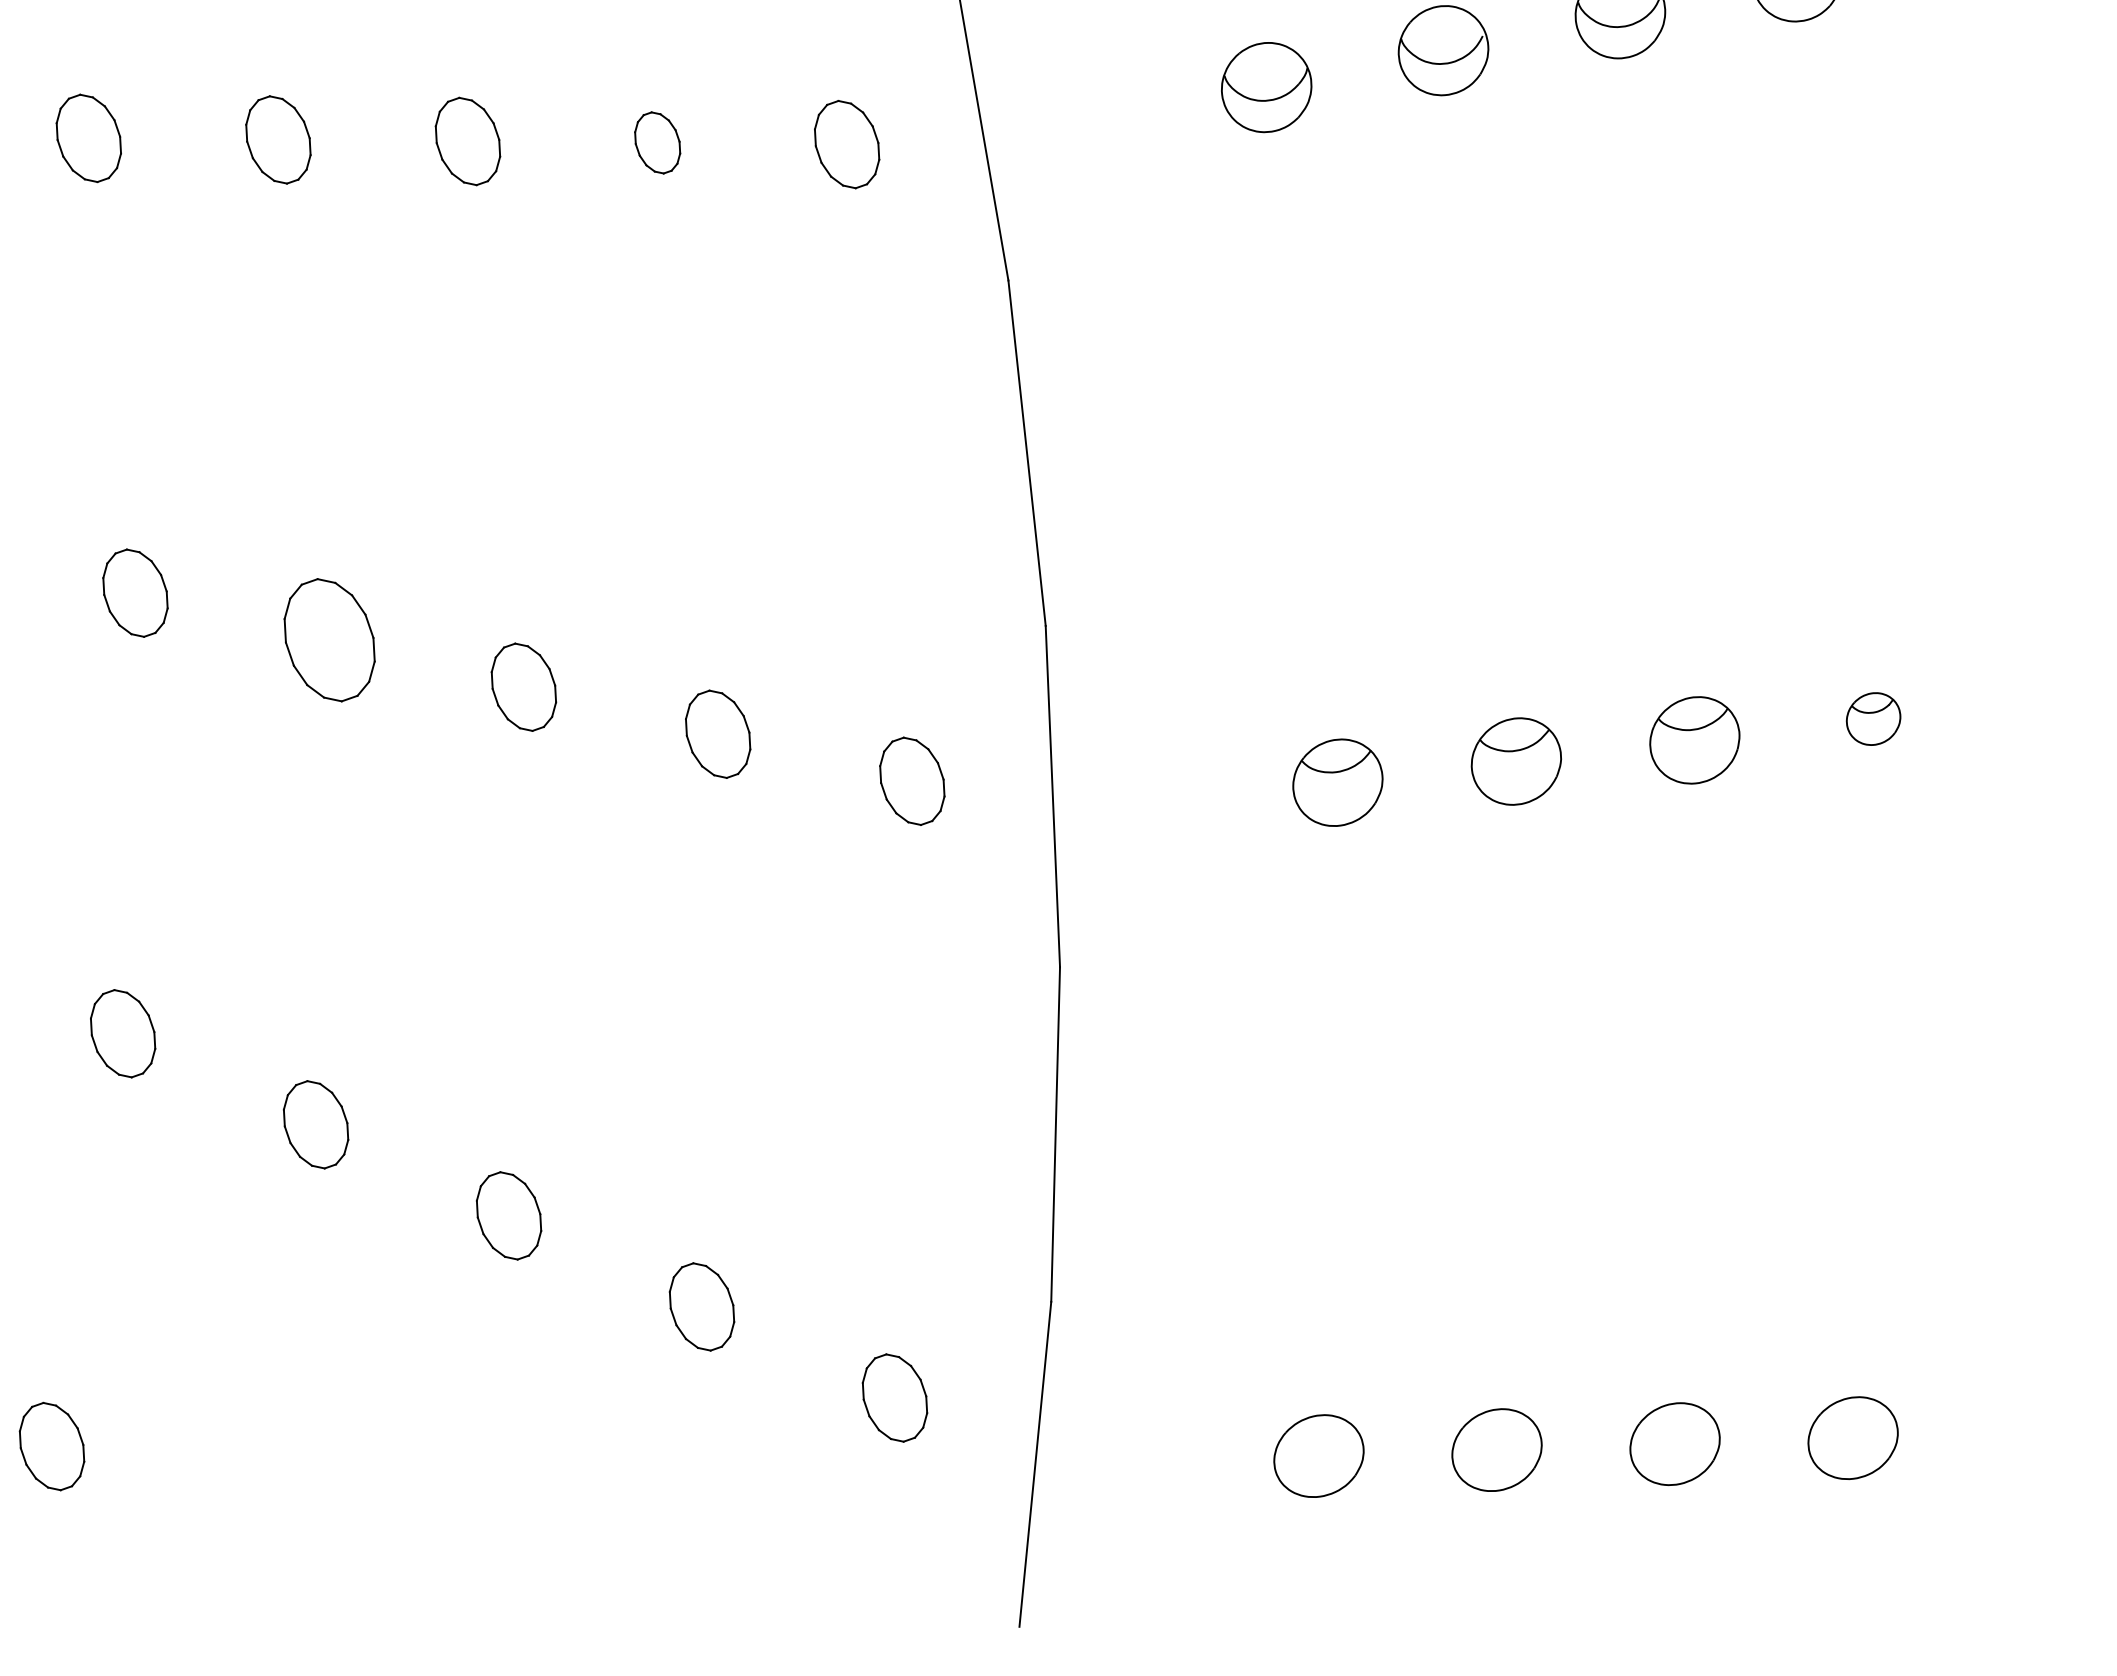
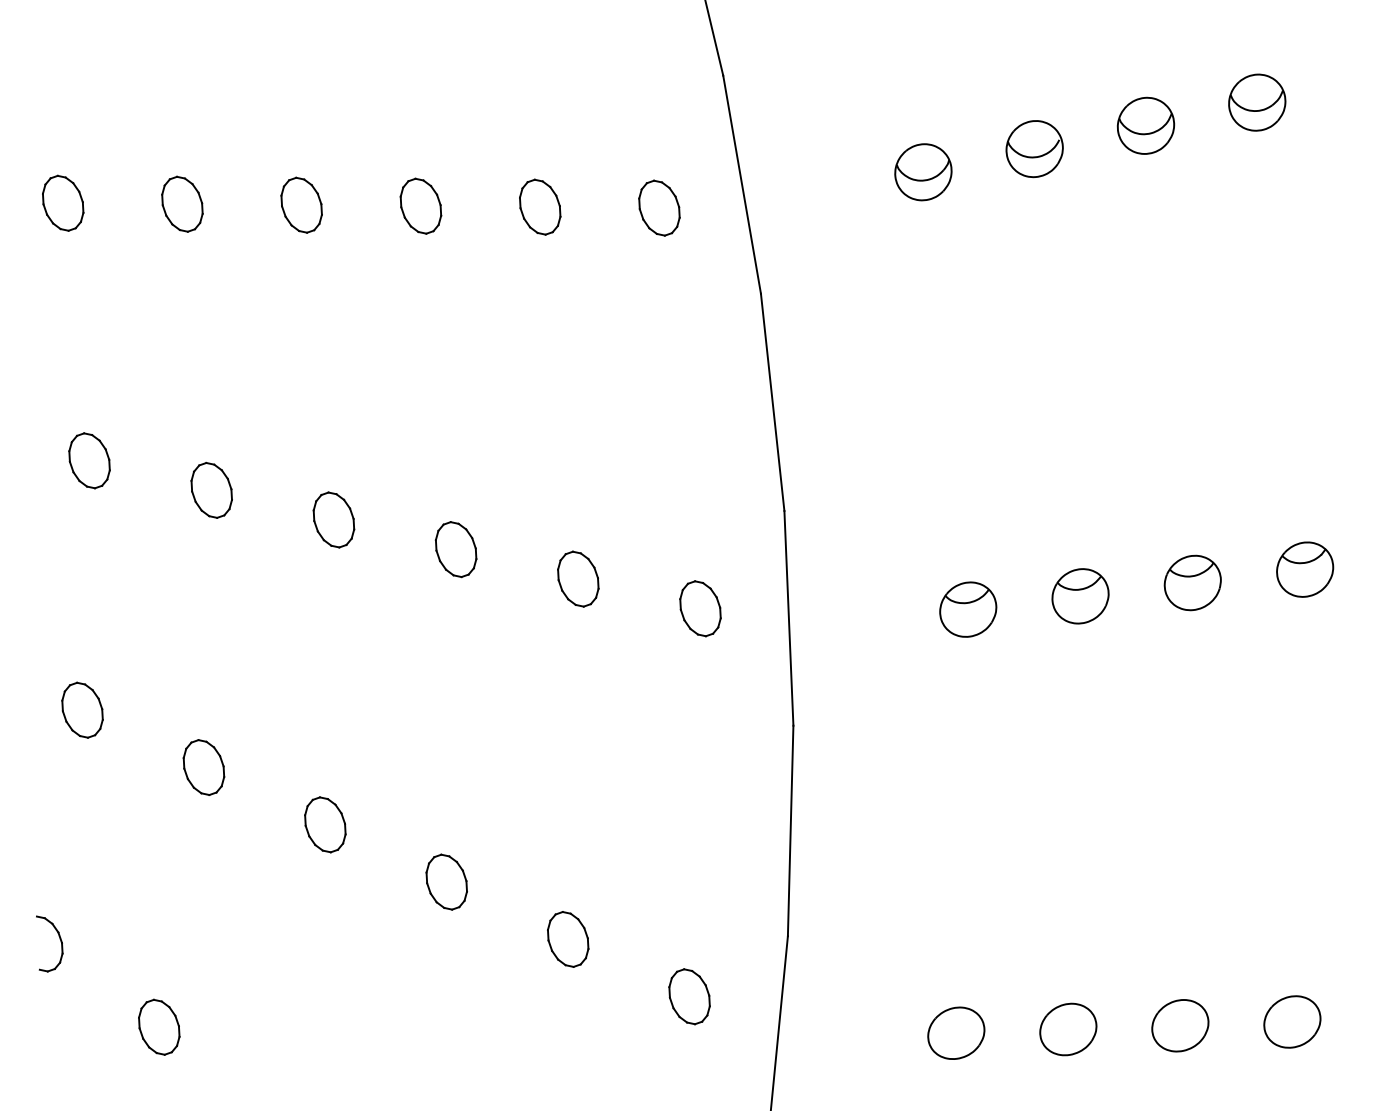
part: (658, 141) -> (540, 206), size x1.43
part: (328, 639) -> (333, 519), size x0.71
part: (1873, 718) -> (1305, 569), size x1.67

